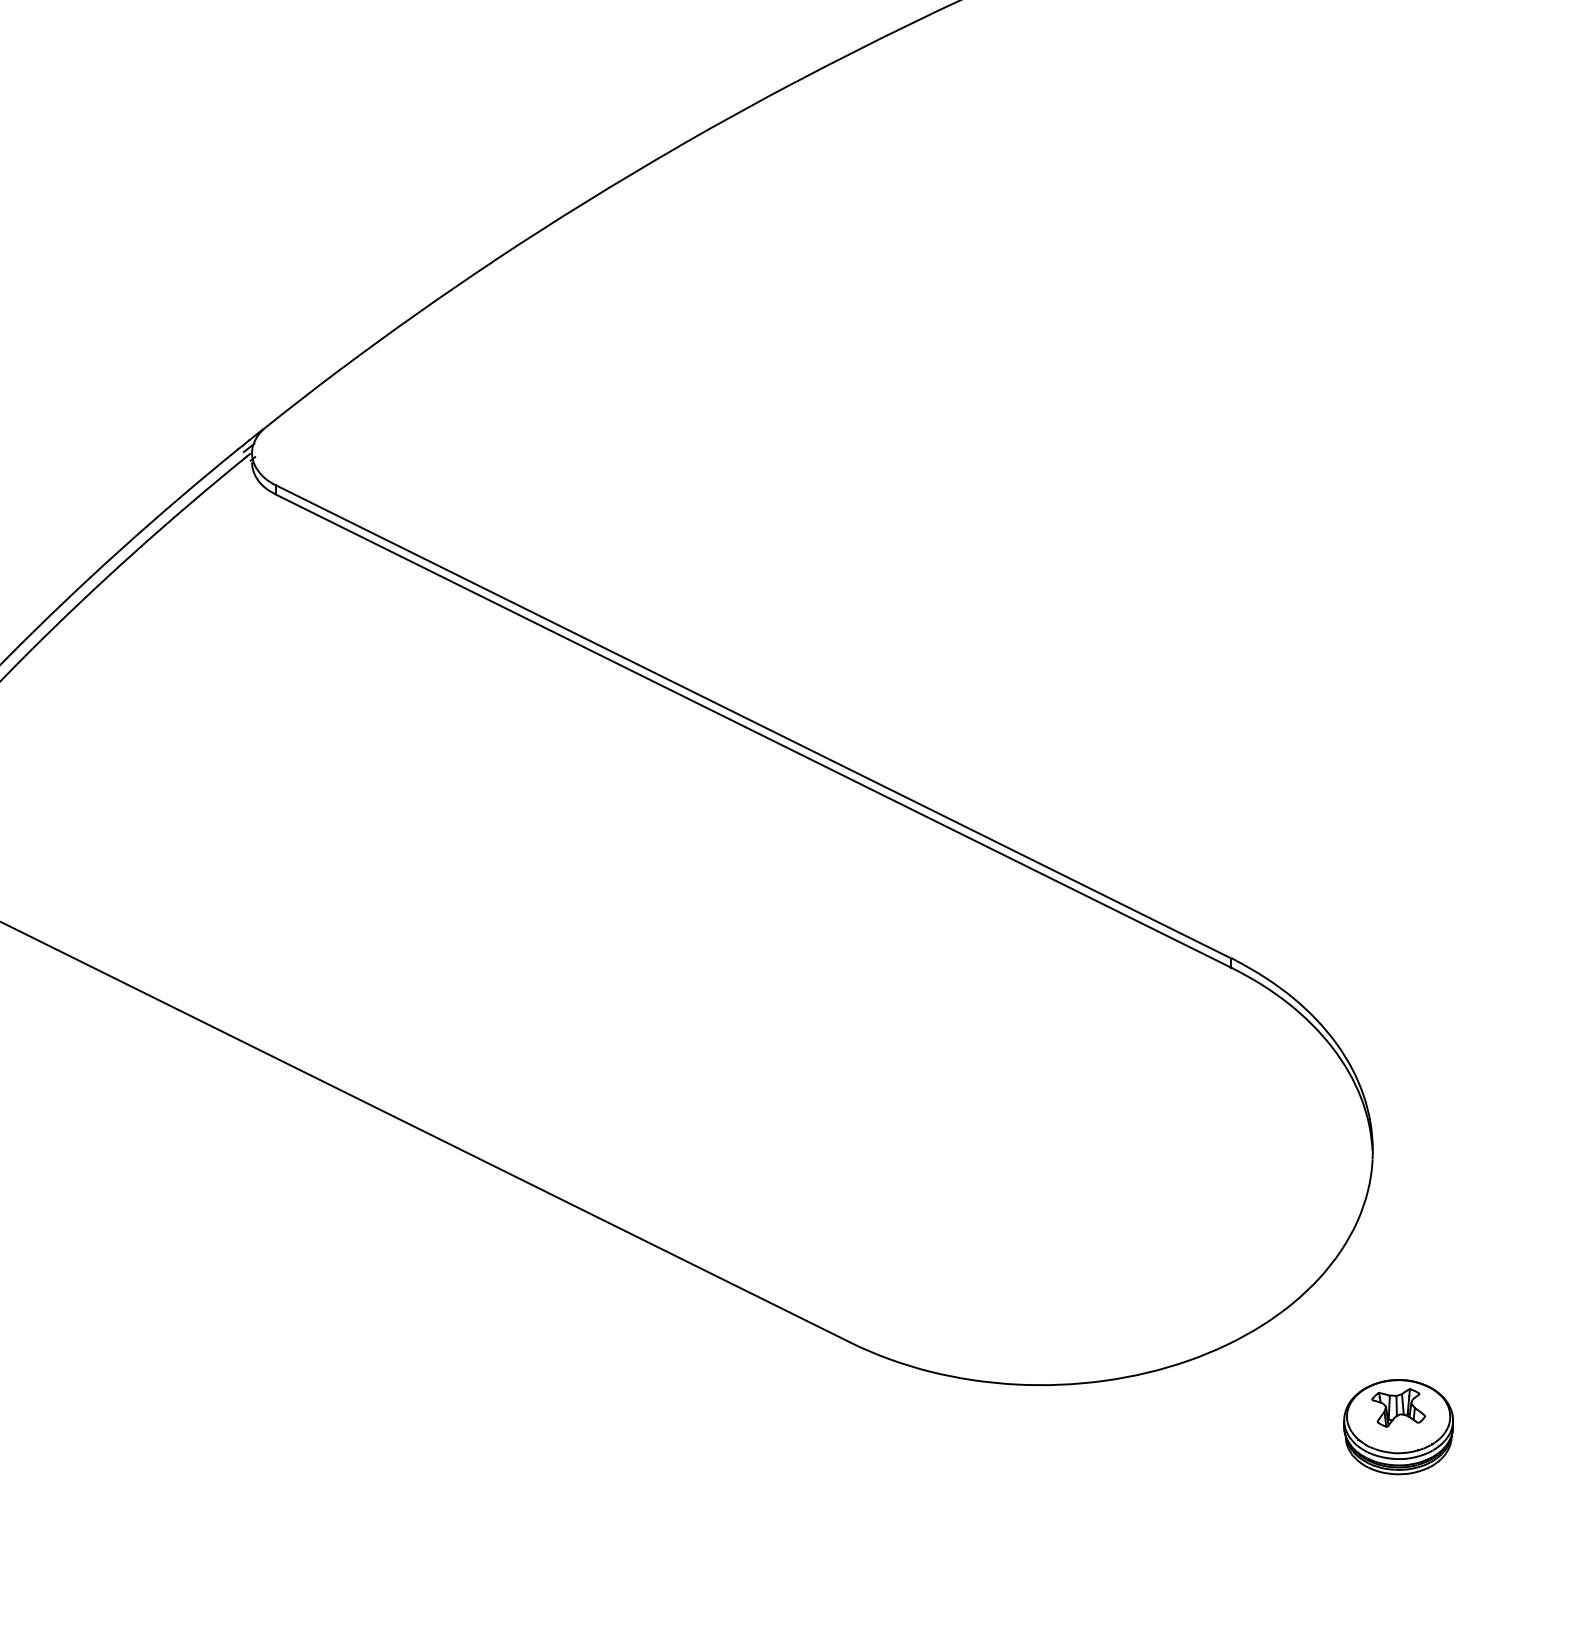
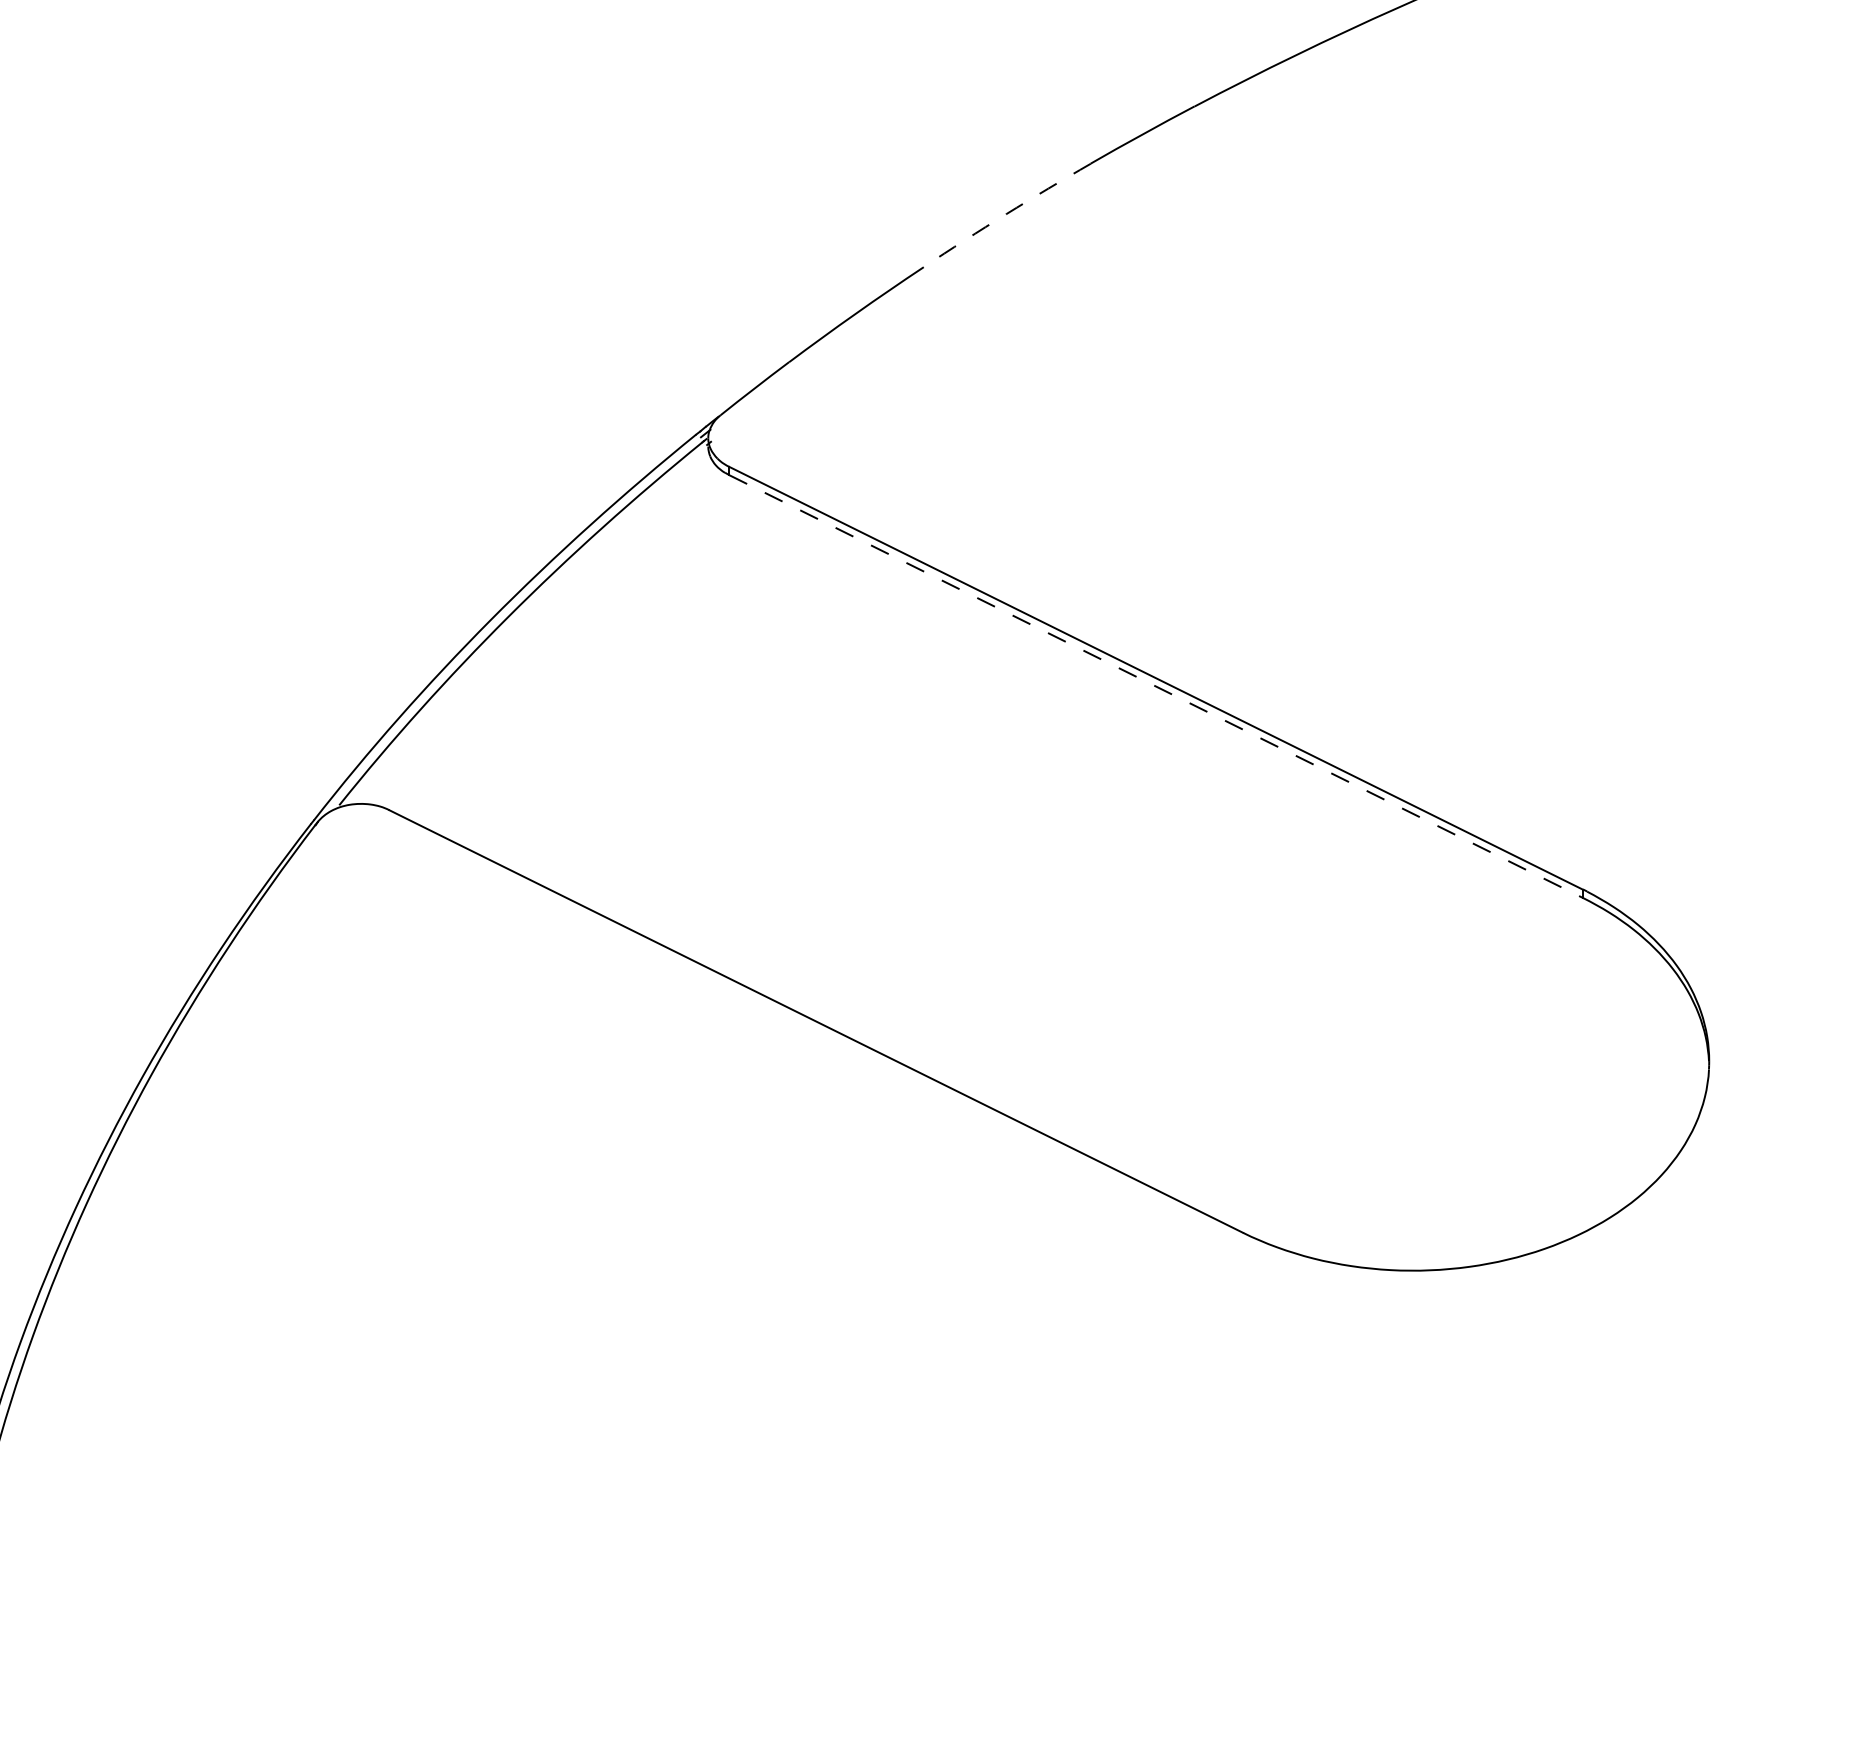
arc: (585, 202) -> (1006, 214), solid -> dashed
line: (753, 731) -> (1156, 686), solid -> dashed
part: (1397, 1427) -> (1731, 1308), removed

